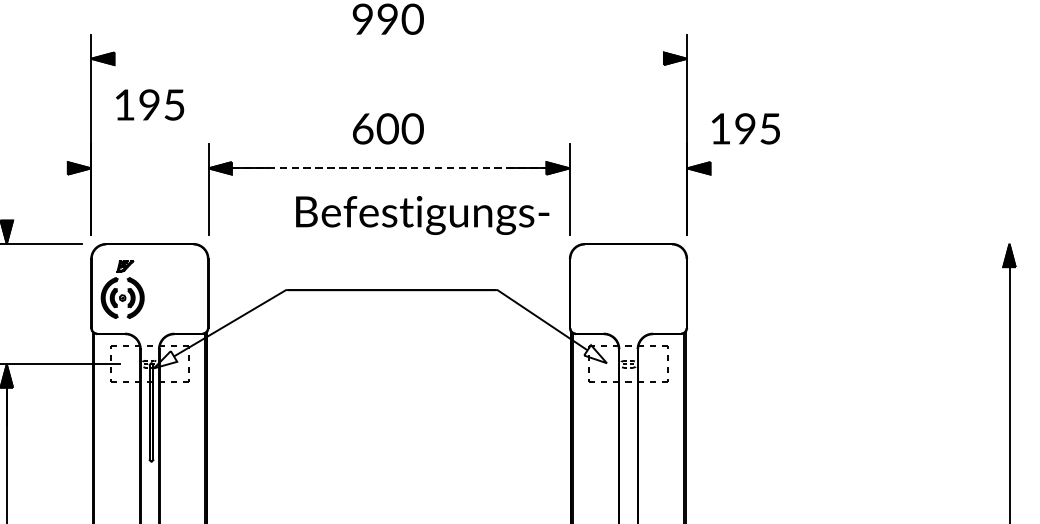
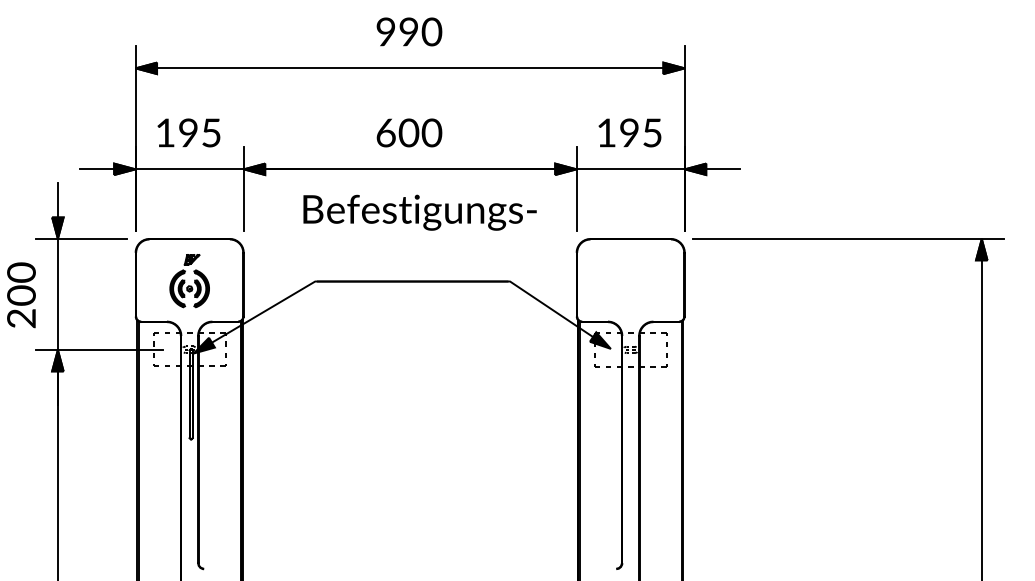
line: (389, 58) -> (410, 68), added
text: (149, 104) -> (188, 132), moved
text: (745, 128) -> (629, 132), moved
line: (49, 168) -> (97, 169), added
line: (149, 168) -> (189, 169), added
line: (389, 168) -> (410, 169), dashed -> solid
line: (628, 168) -> (630, 169), added
line: (729, 168) -> (723, 169), added
line: (6, 202) -> (57, 200), added
text: (422, 215) -> (419, 212), moved
line: (864, 243) -> (848, 238), added
part: (122, 290) -> (189, 281), moved
line: (6, 303) -> (57, 293), added
fill: (594, 354) -> (599, 340), added
fill: (164, 359) -> (203, 345), added

